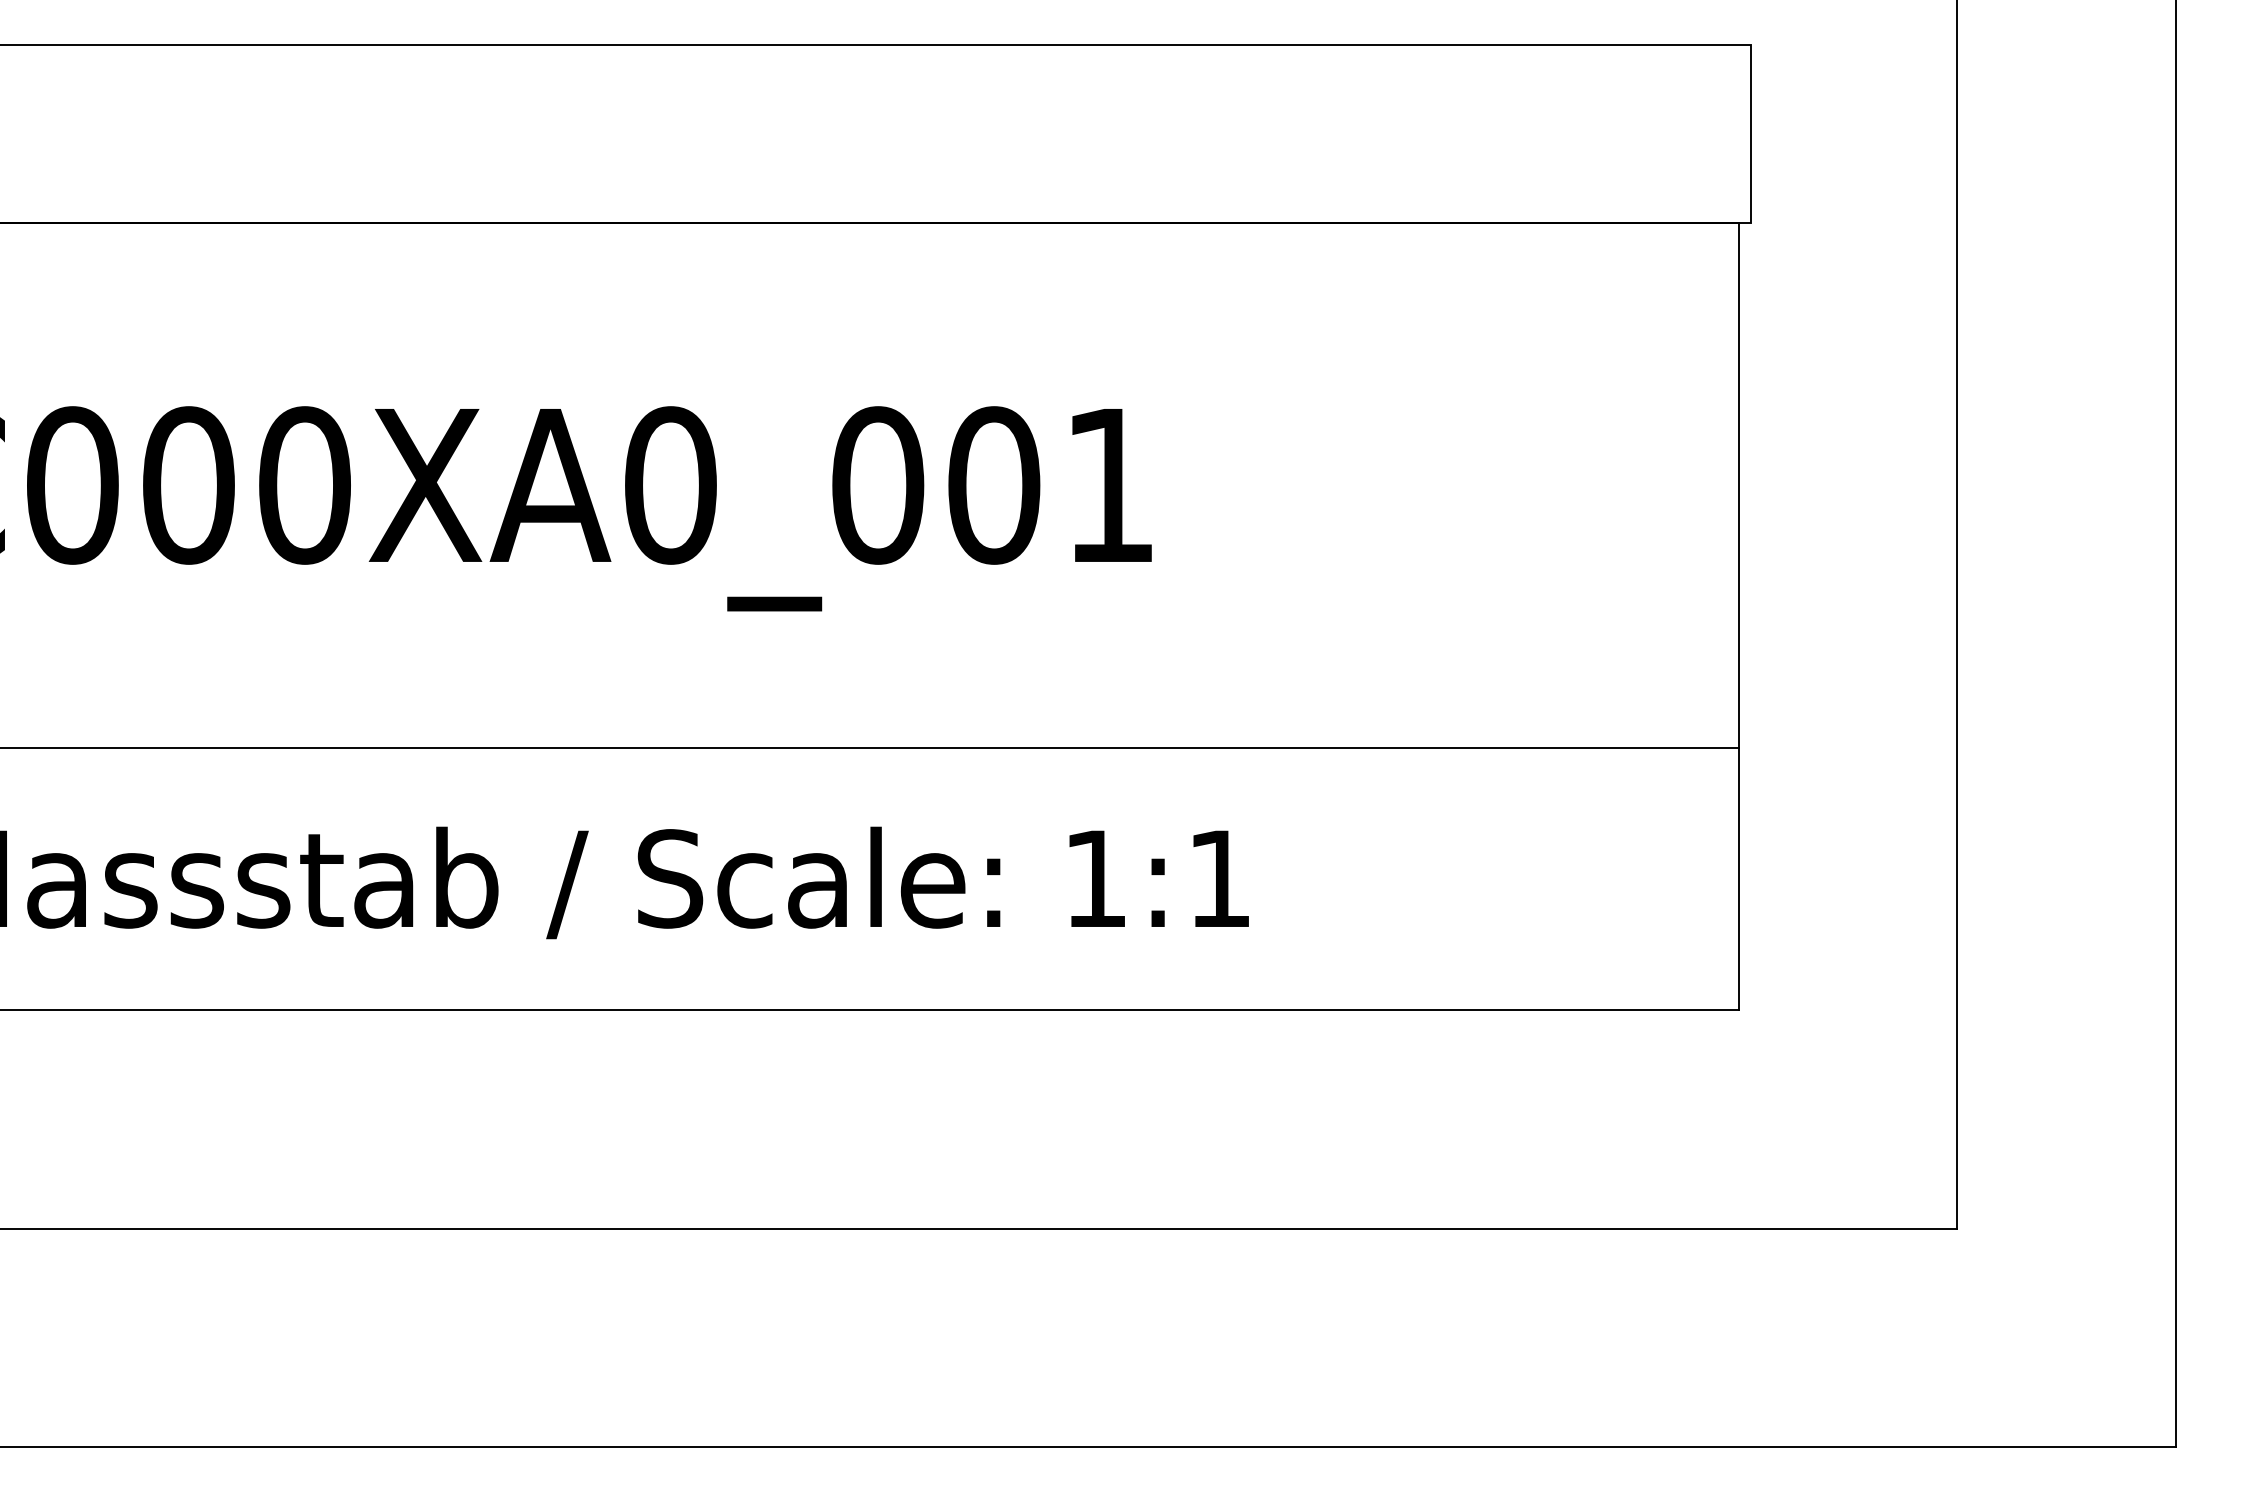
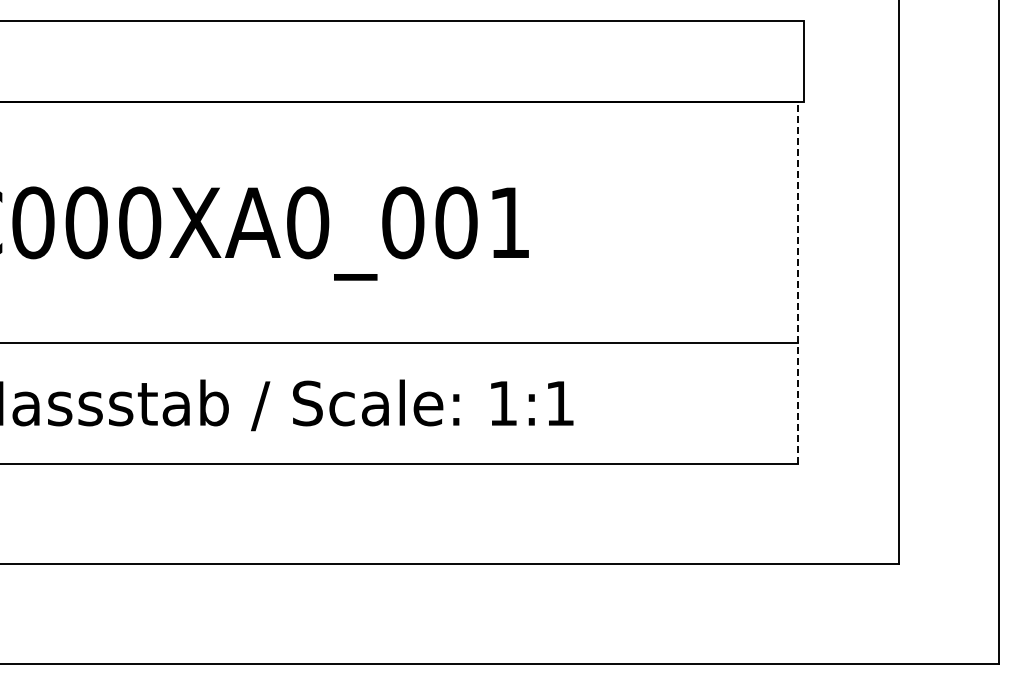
line: (1738, 617) -> (798, 283), solid -> dashed

